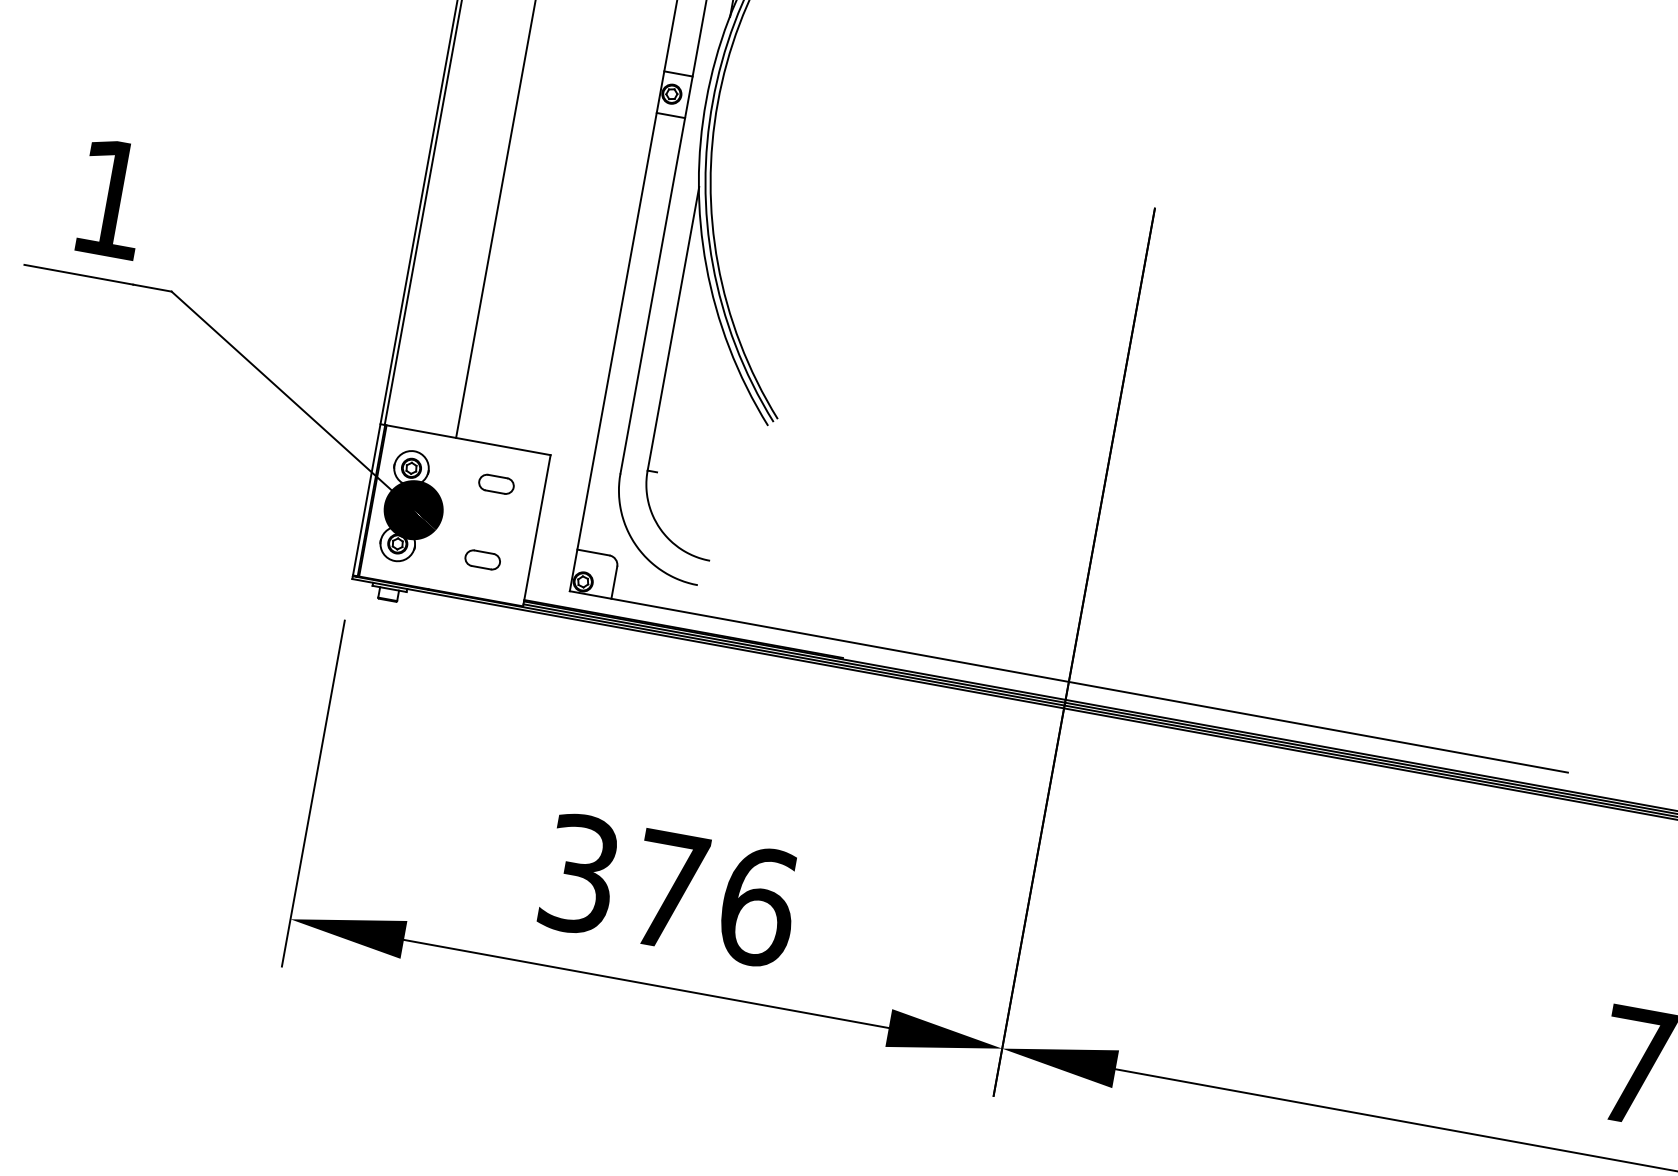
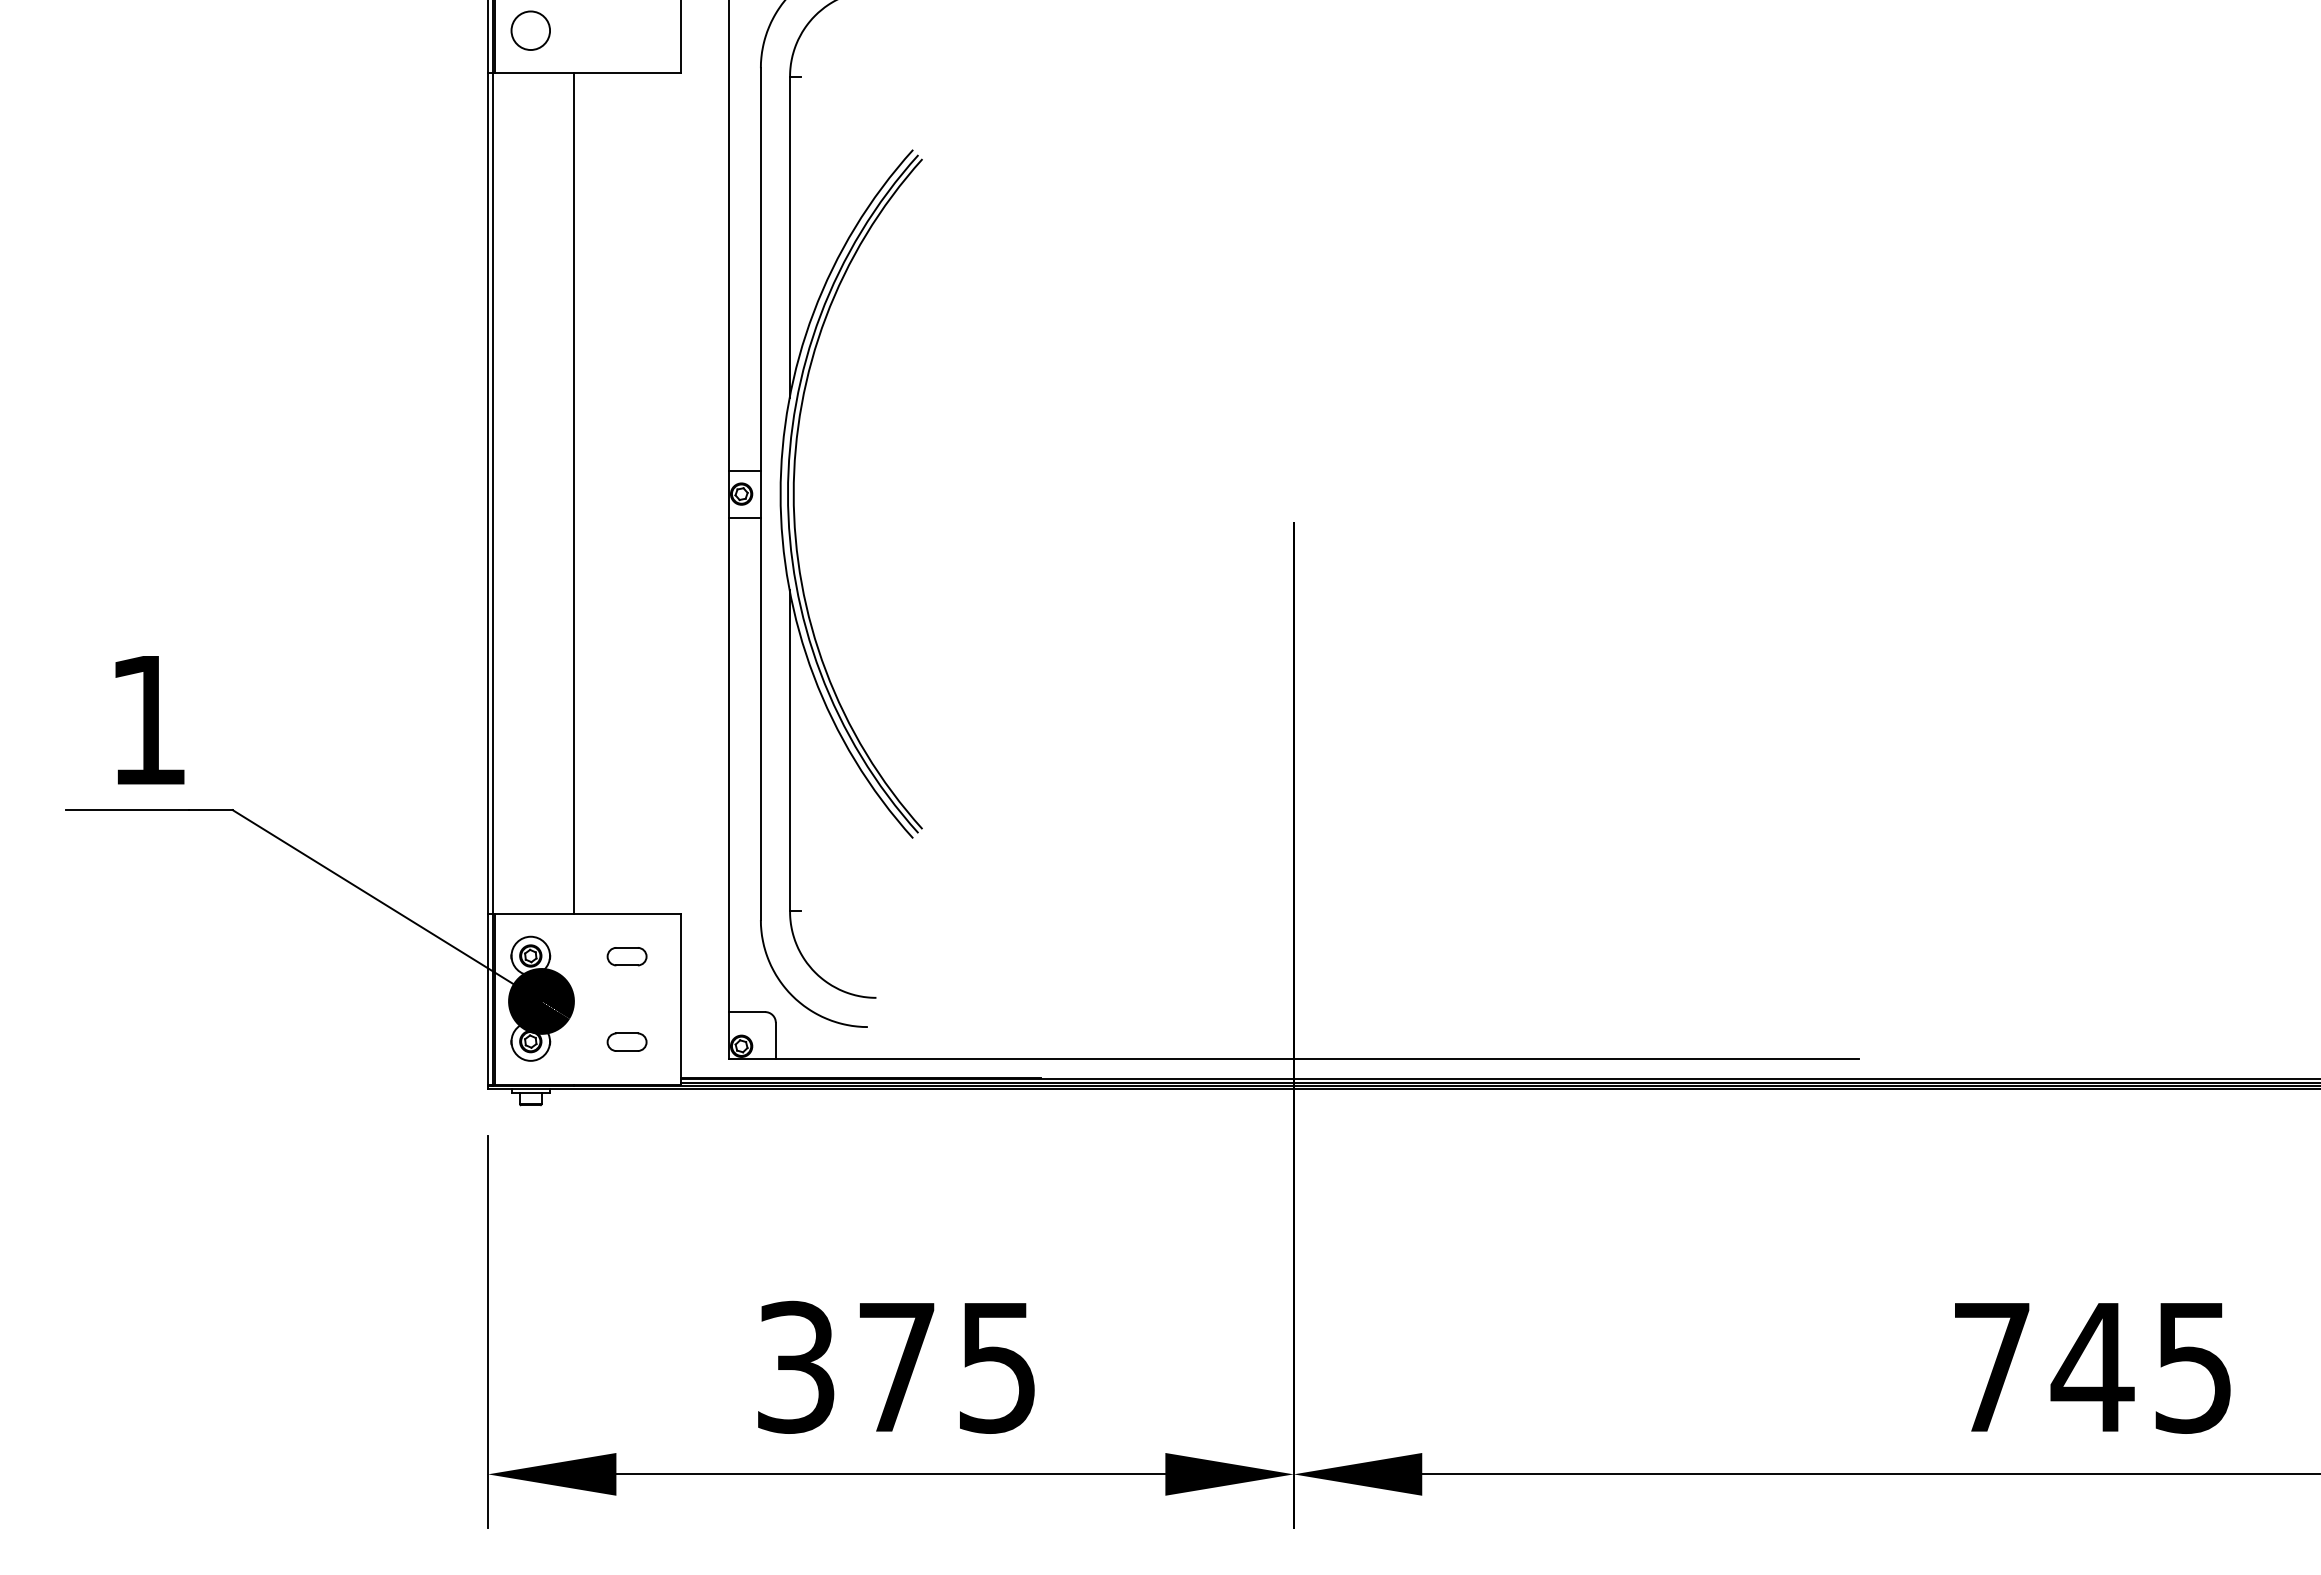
text: (758, 905) -> (998, 1366), 376 -> 375

